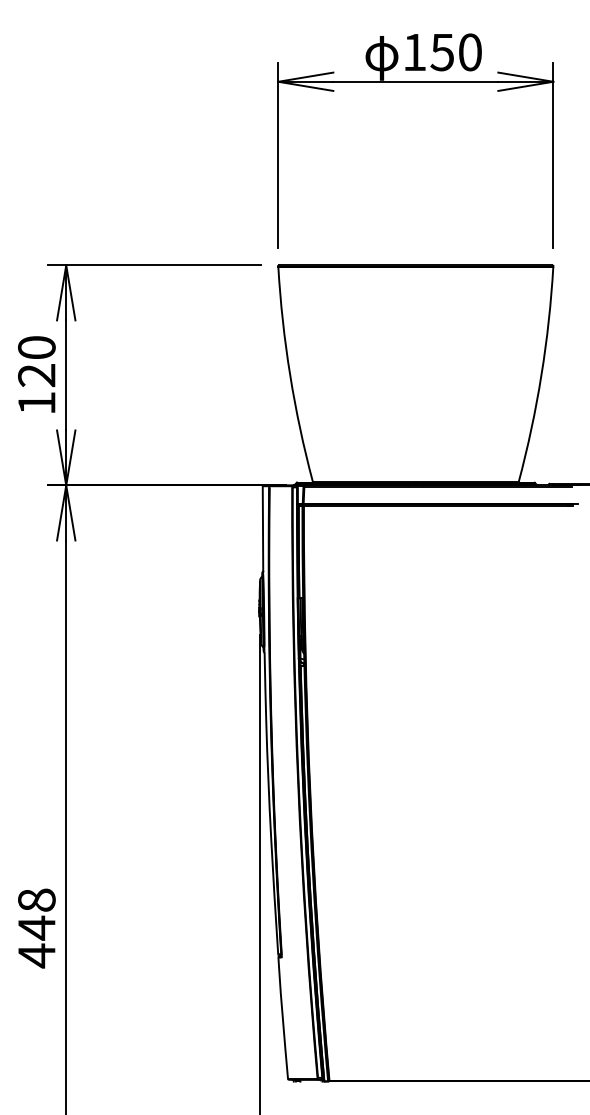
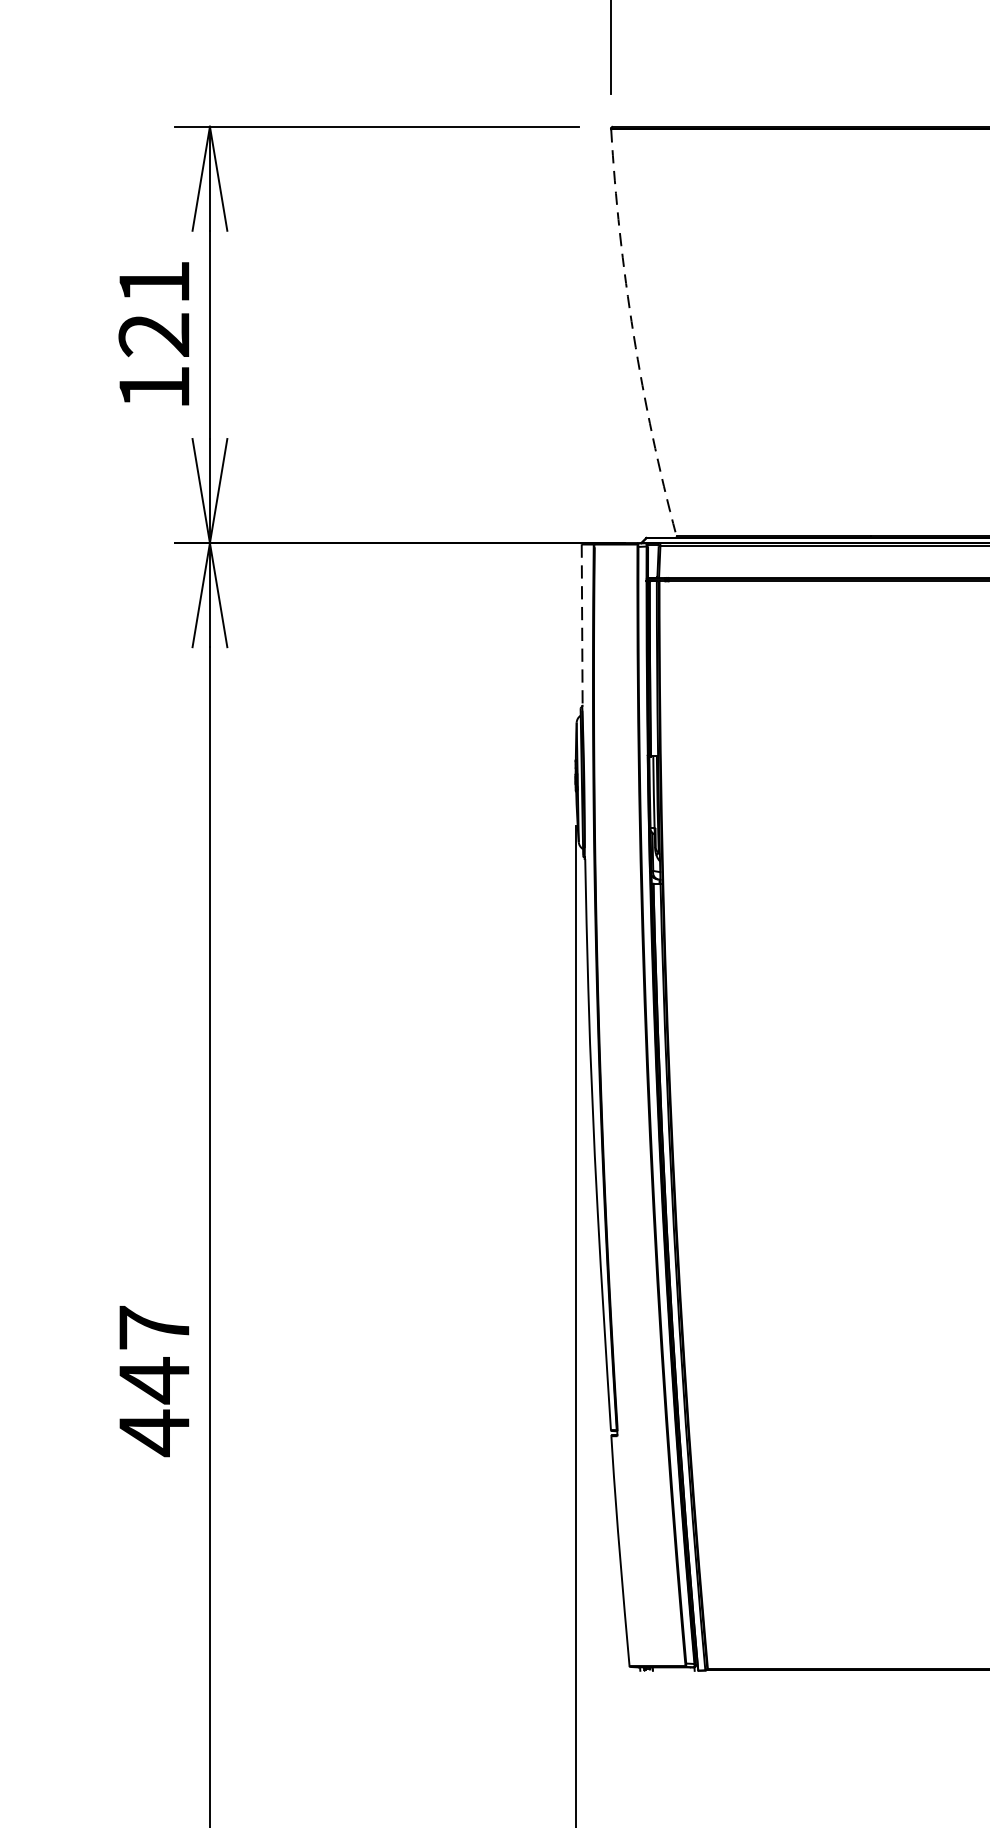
text: (36, 347) -> (153, 282), 120 -> 121
arc: (290, 375) -> (634, 335), solid -> dashed
line: (263, 528) -> (583, 624), solid -> dashed
text: (36, 899) -> (153, 1326), 448 -> 447

